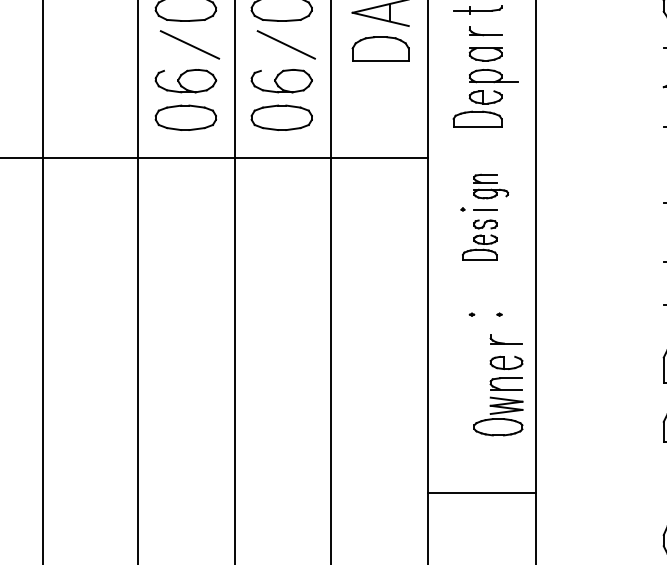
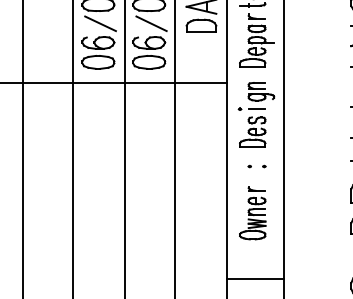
part: (484, 216) -> (256, 114), size x1.43
part: (497, 386) -> (252, 213), moved
line: (480, 492) -> (254, 278), moved

